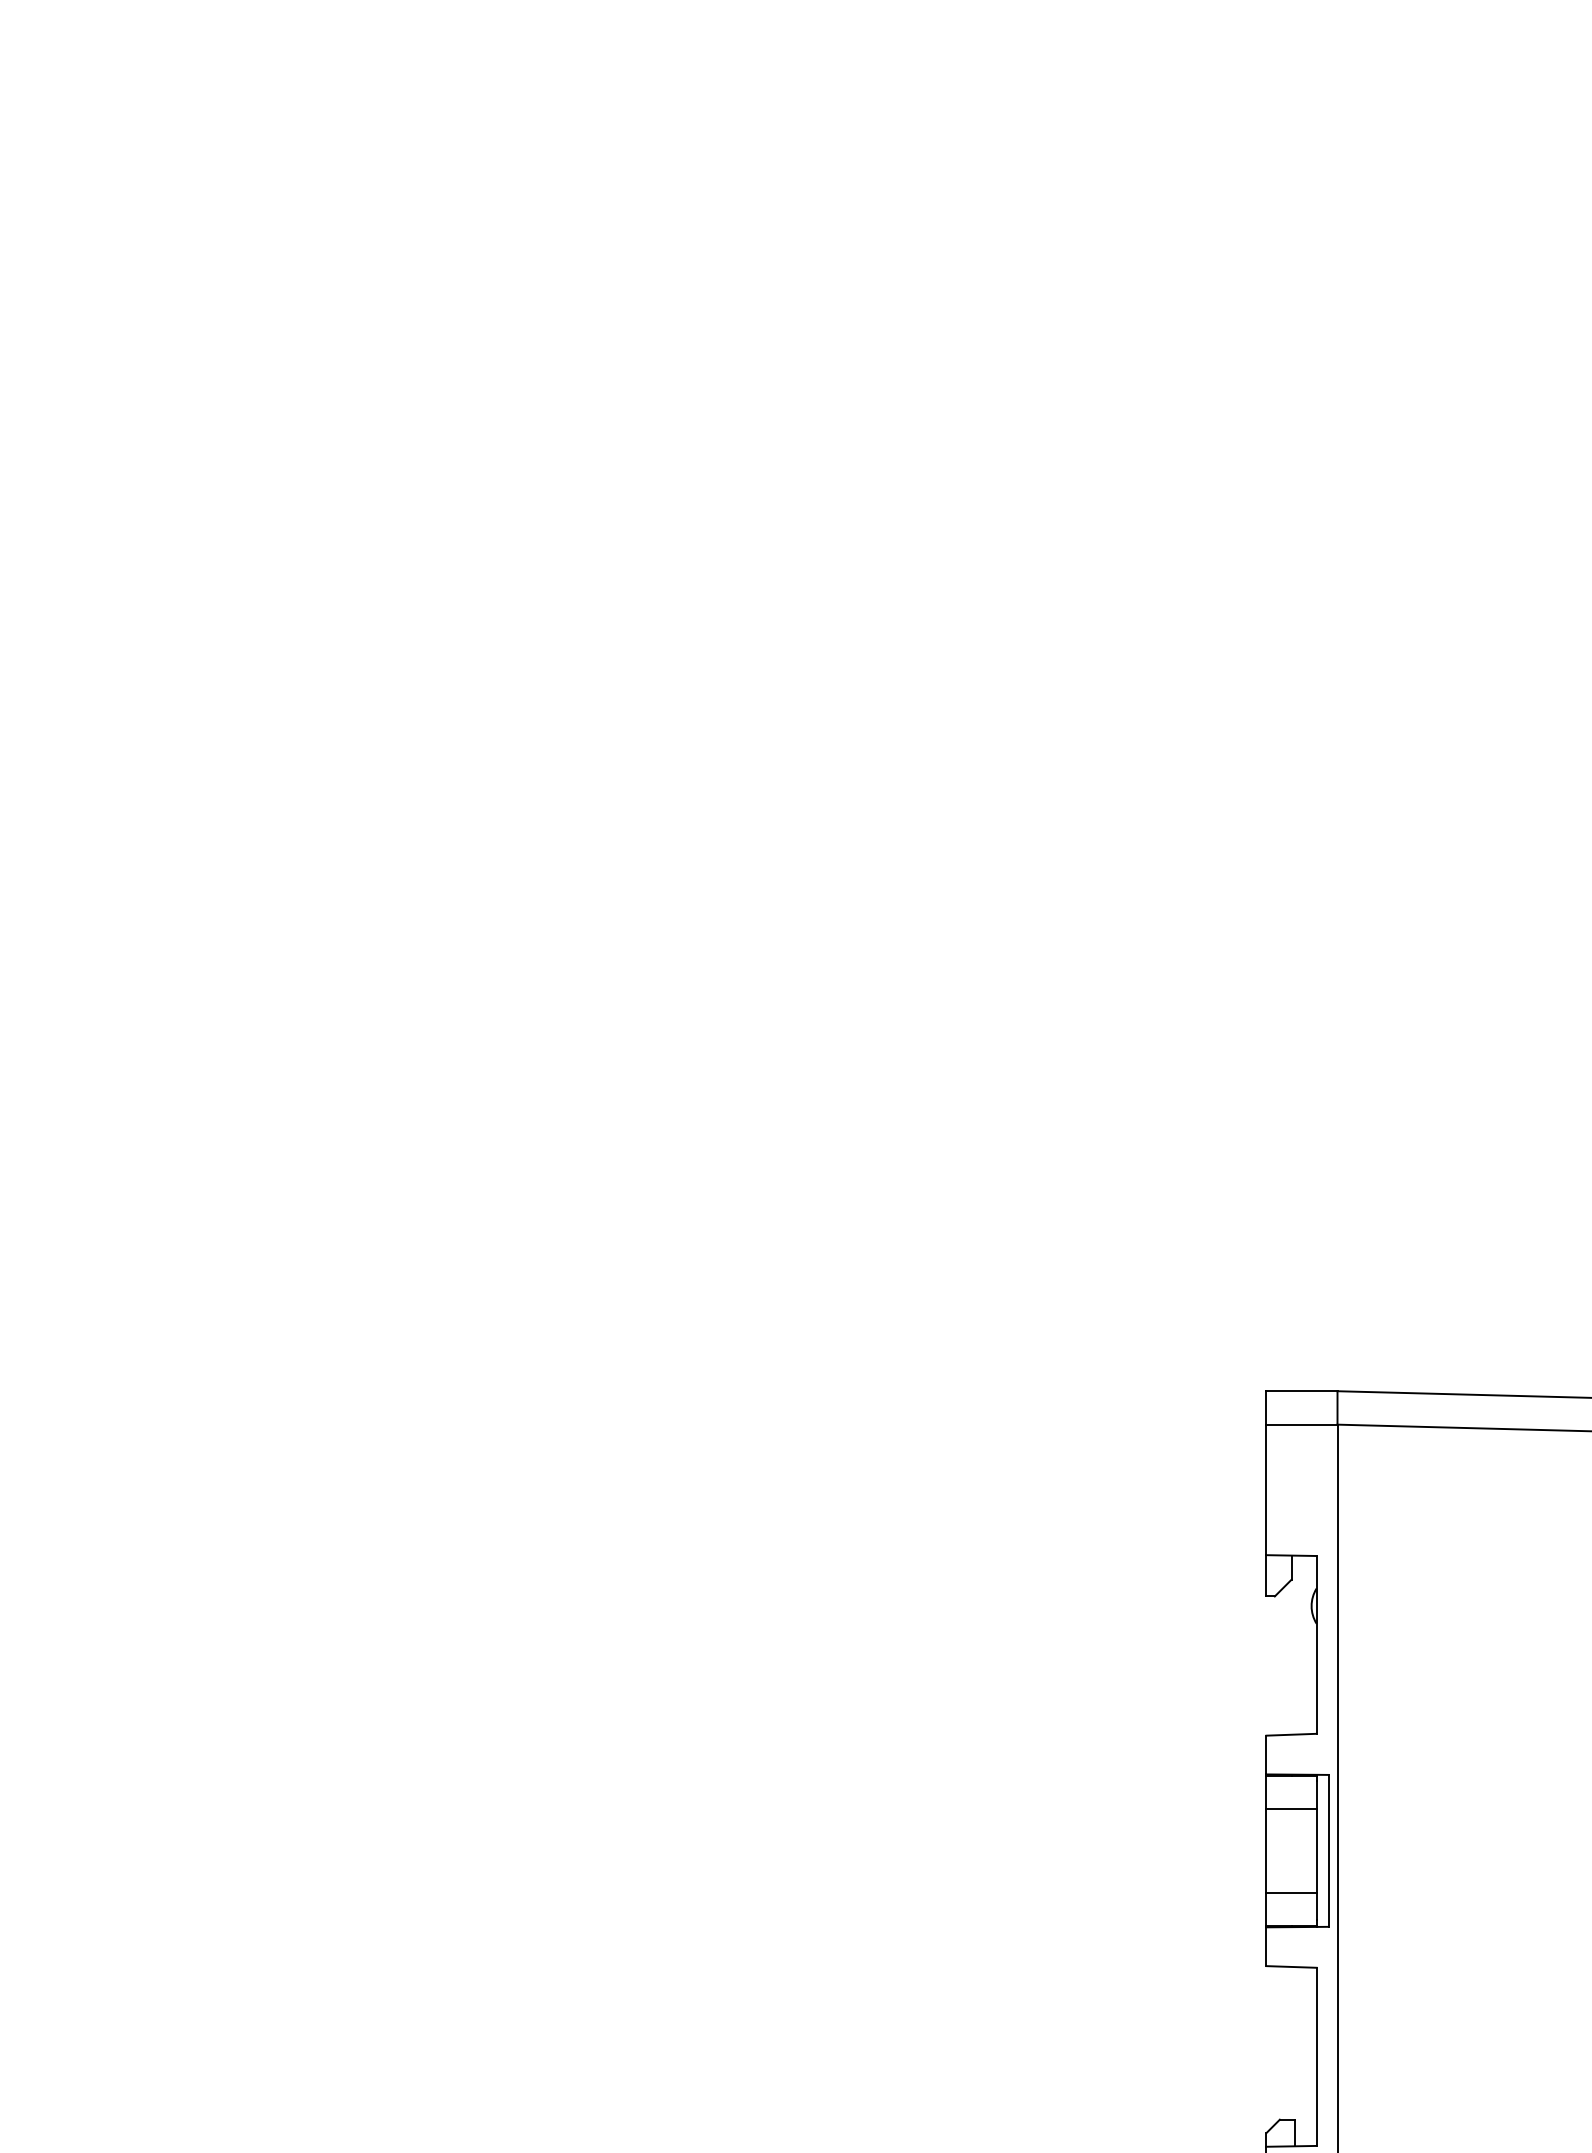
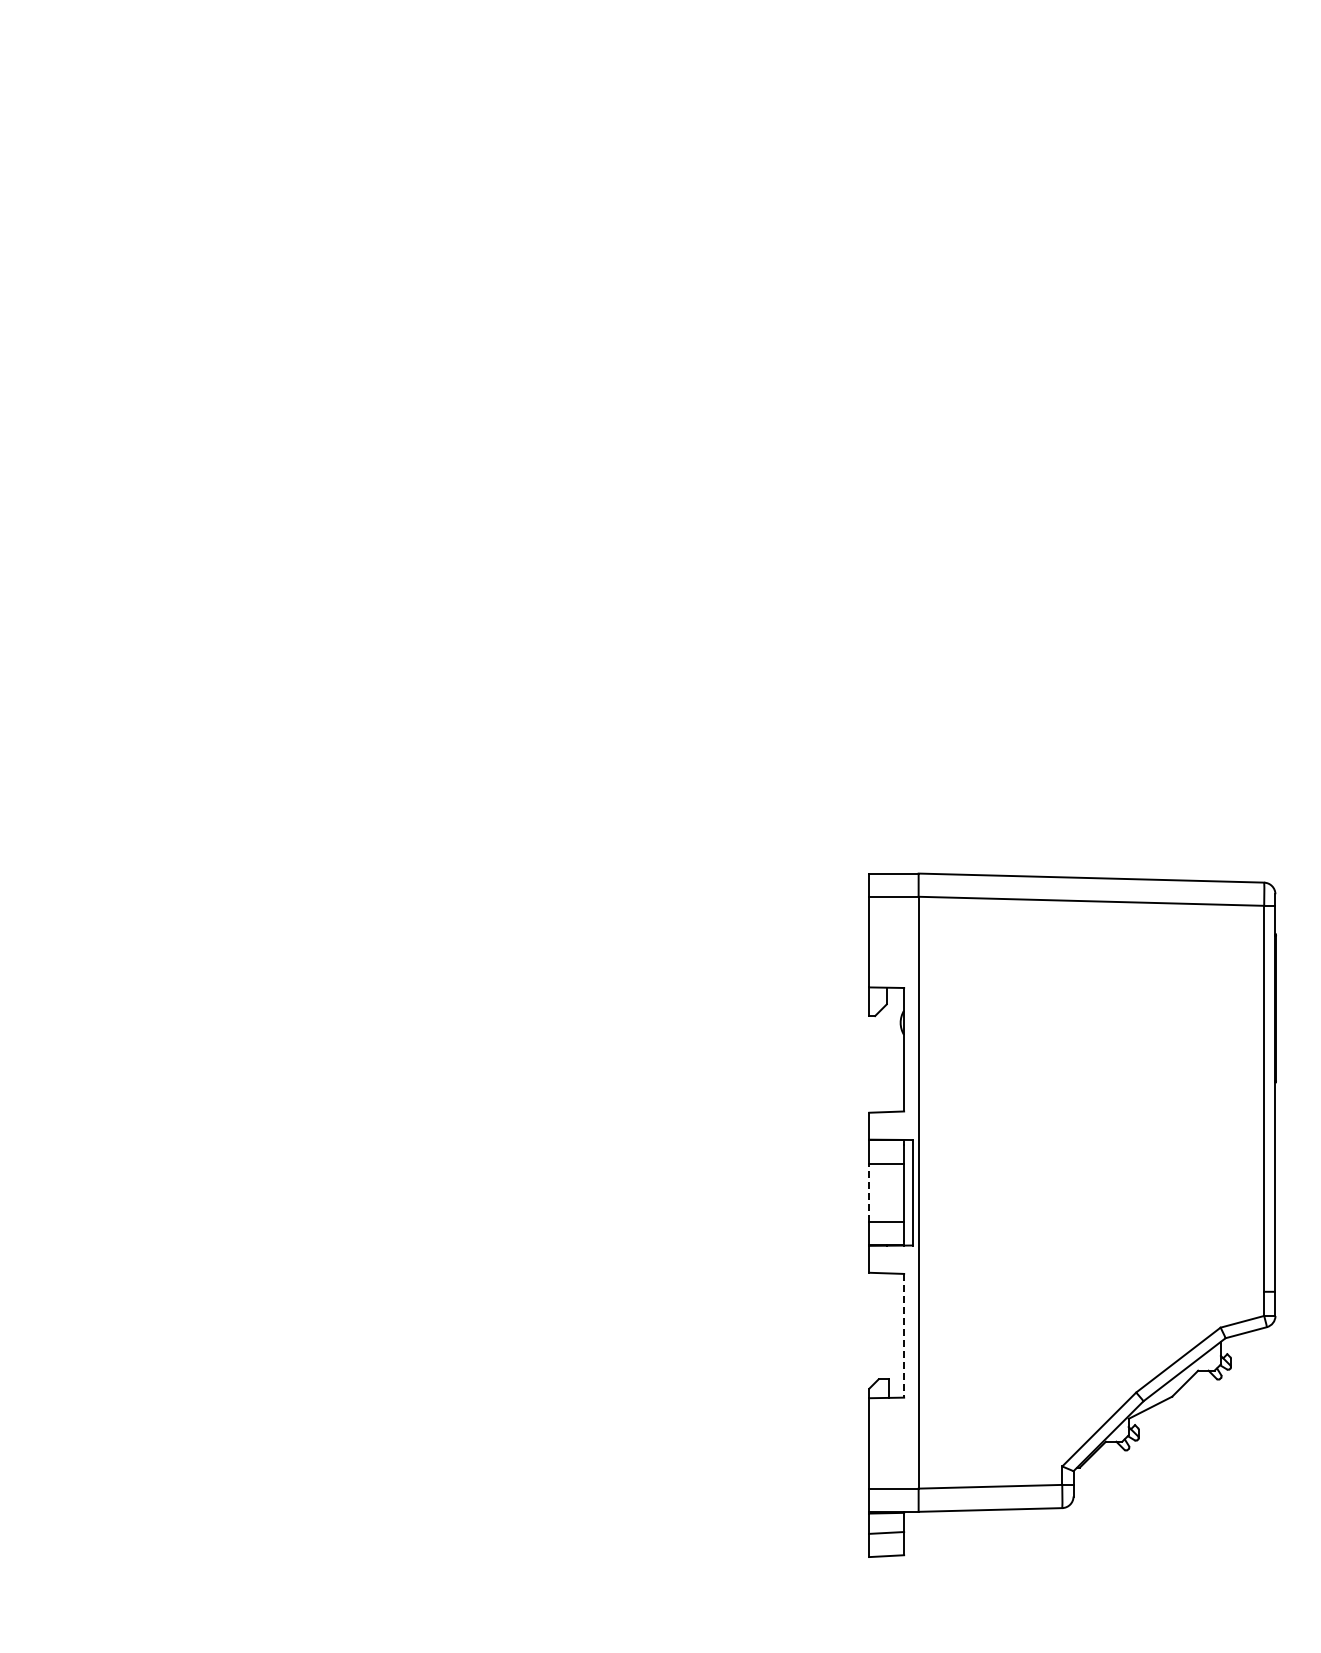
line: (1266, 1850) -> (869, 1192), solid -> dashed
line: (1317, 2056) -> (904, 1335), solid -> dashed

